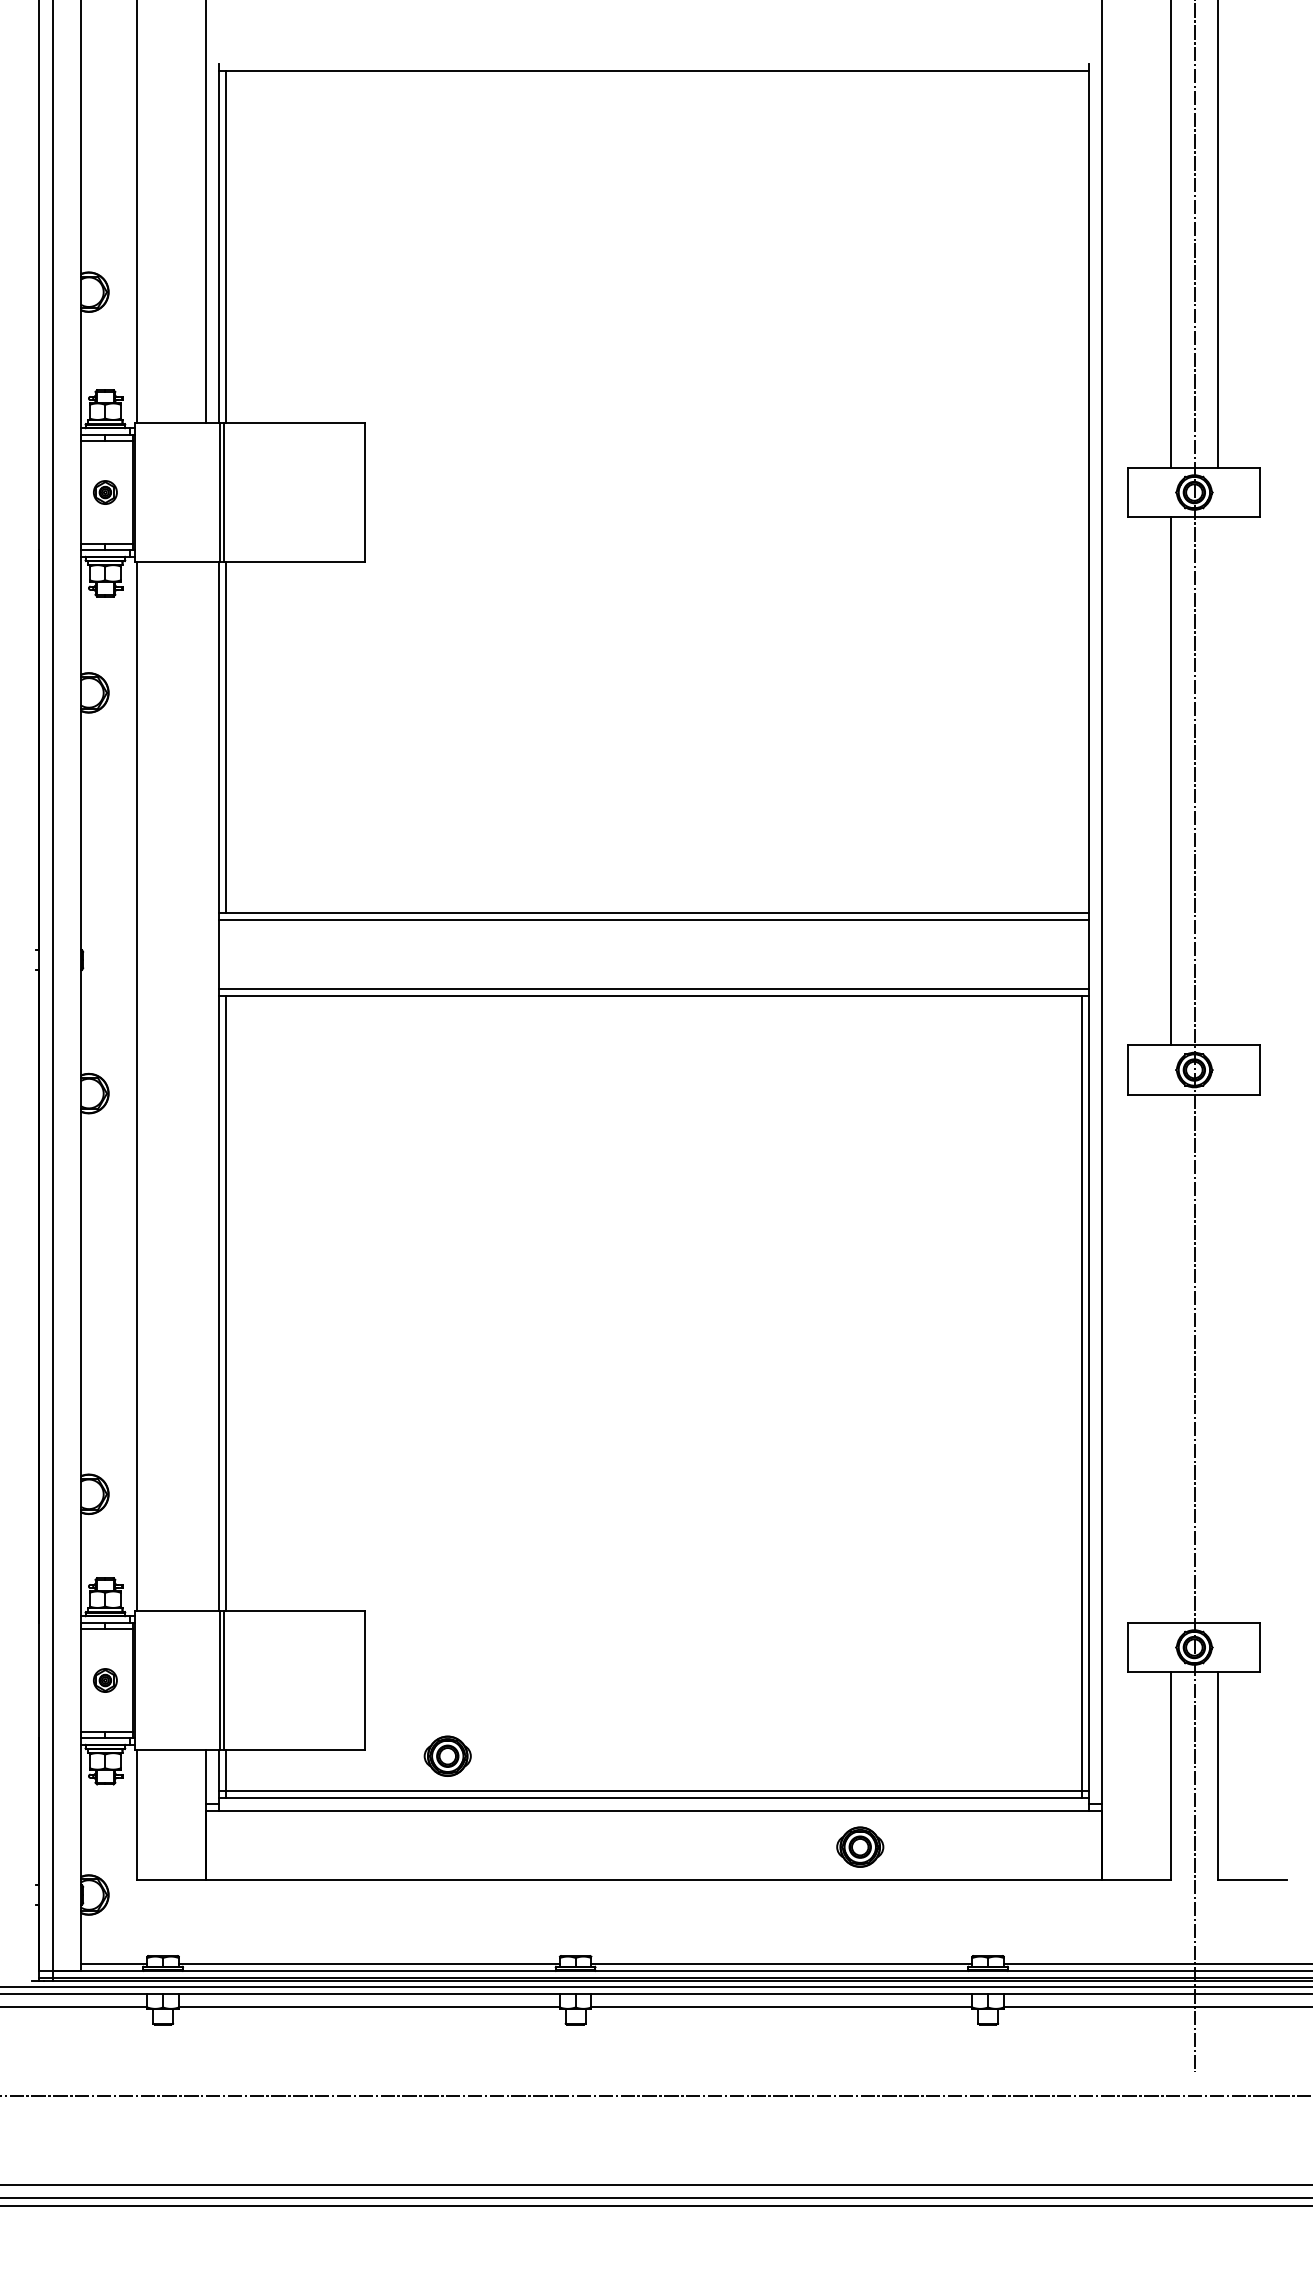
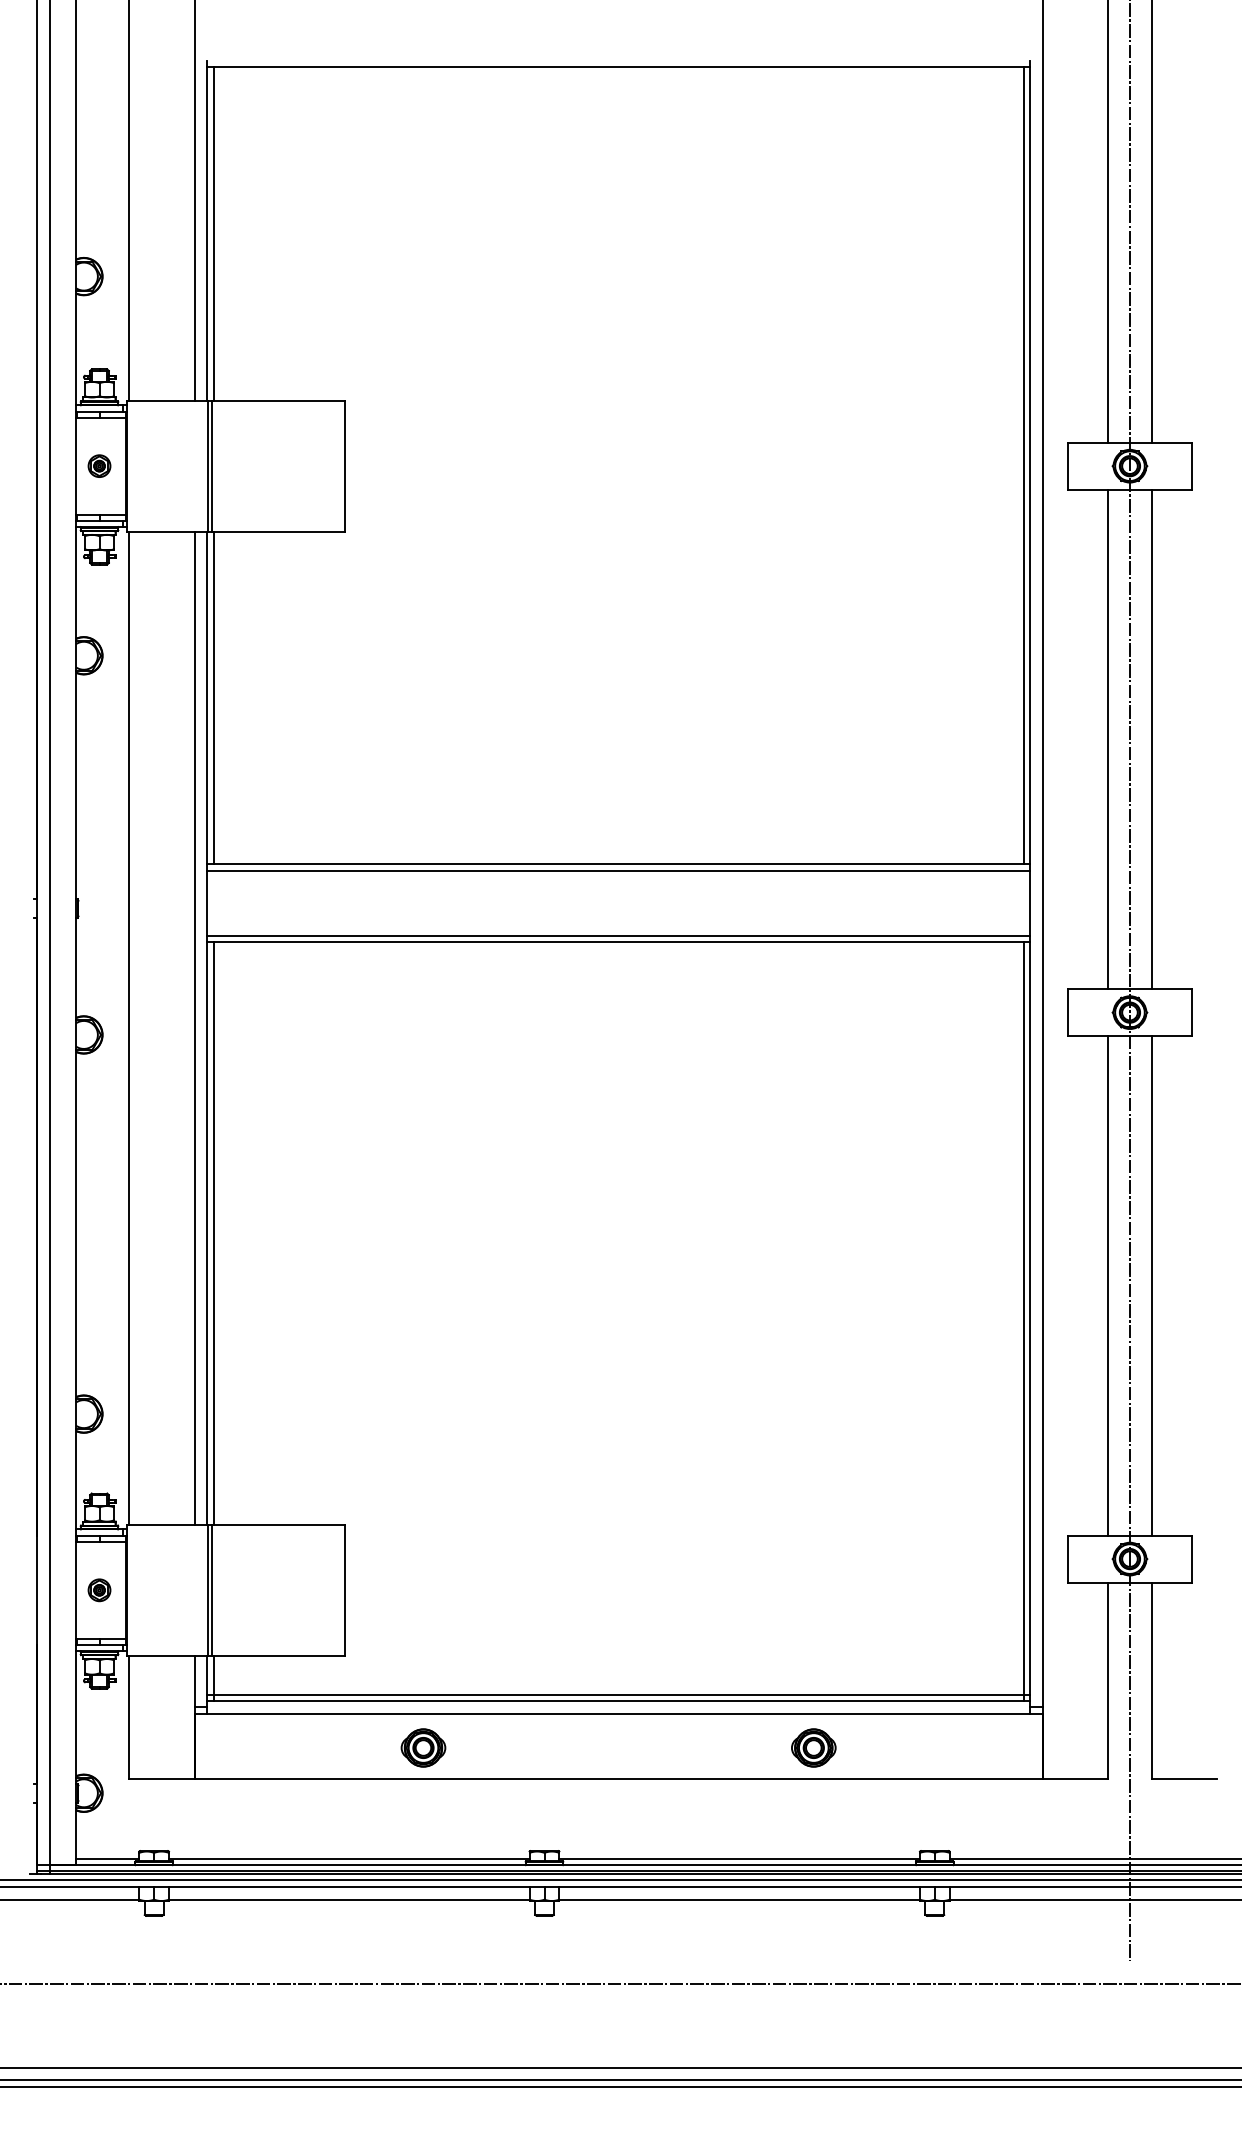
line: (1081, 491) -> (1023, 465), added
line: (1217, 781) -> (1151, 739), added
line: (205, 1085) -> (194, 1027), added
line: (1171, 1358) -> (1108, 1285), added
line: (1217, 1358) -> (1151, 1285), added
part: (447, 1755) -> (423, 1747), moved

